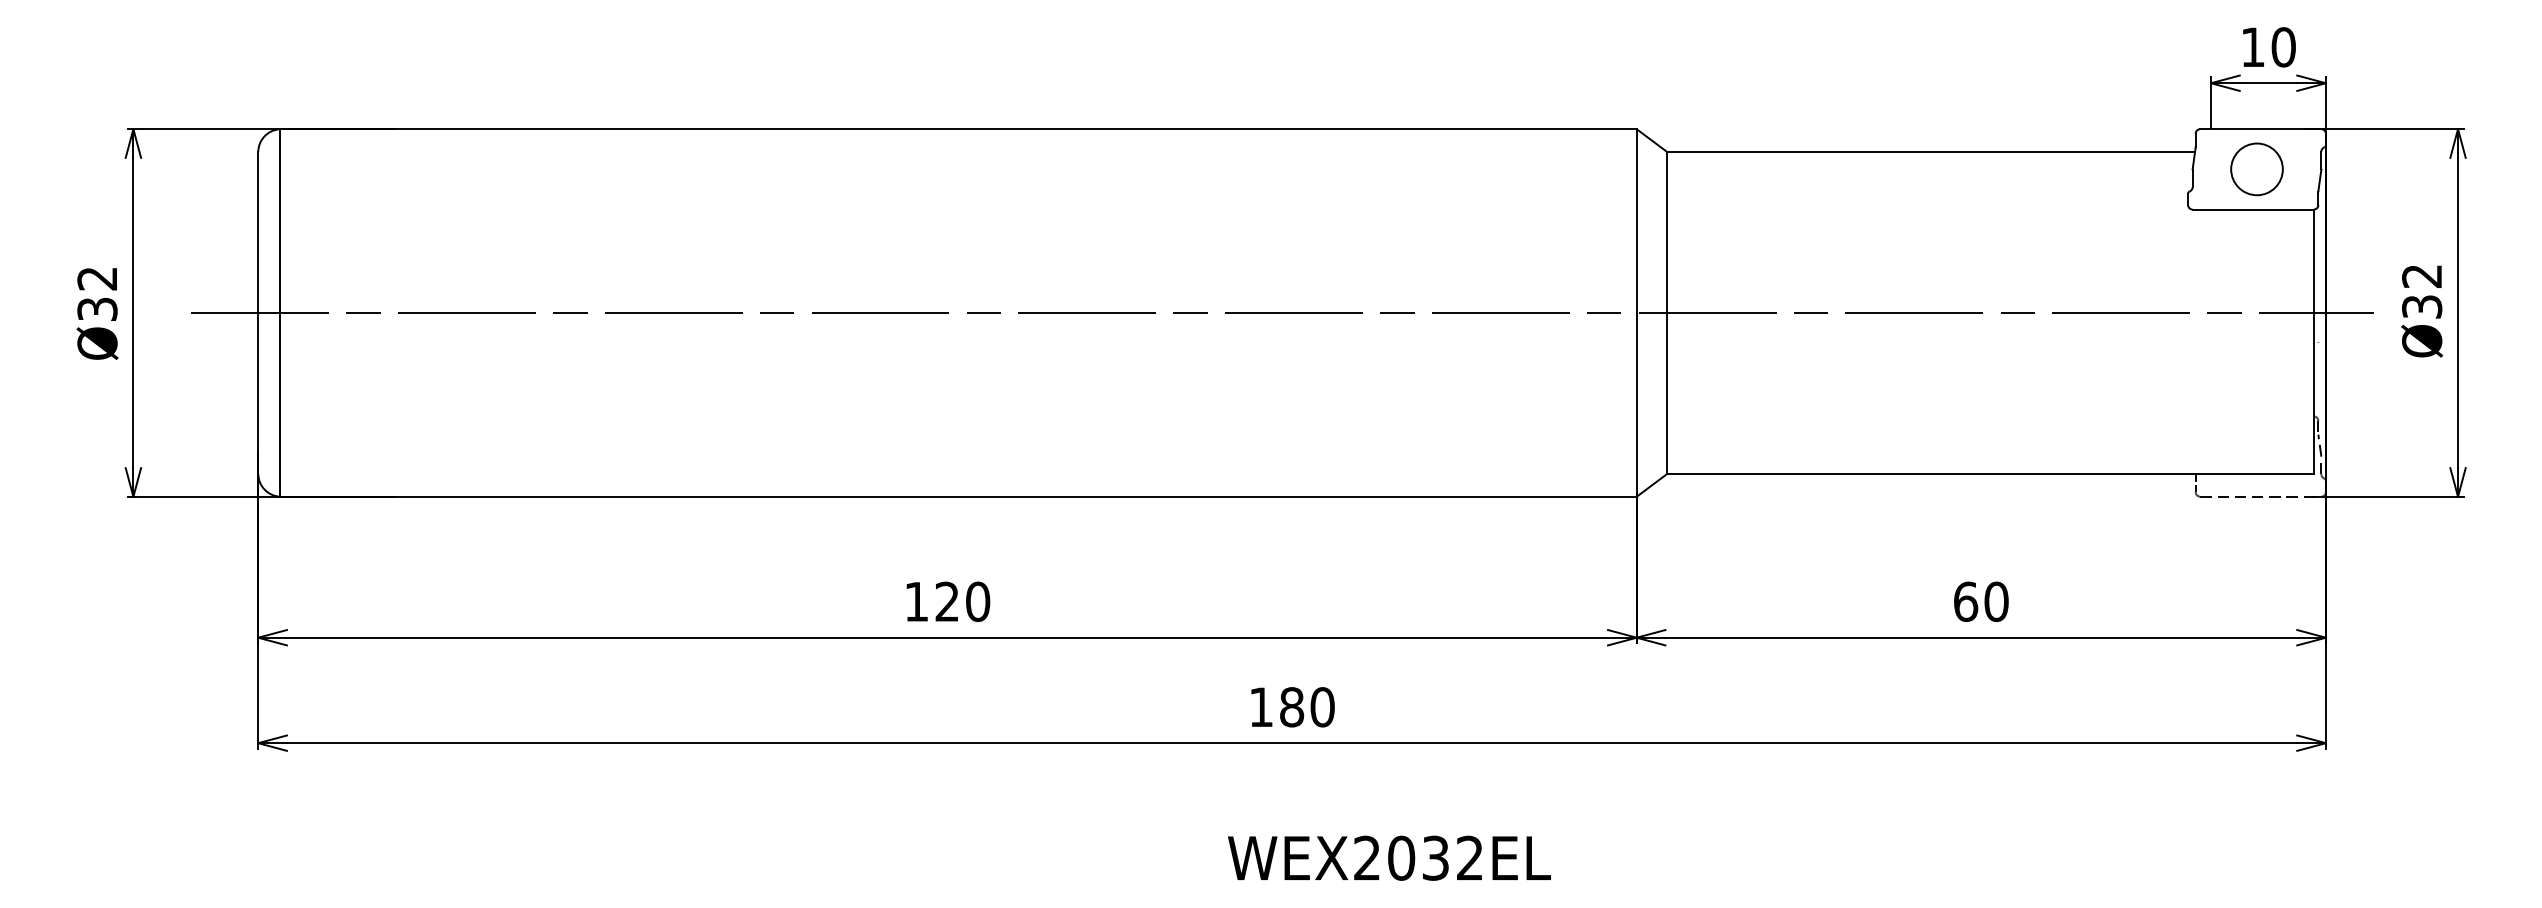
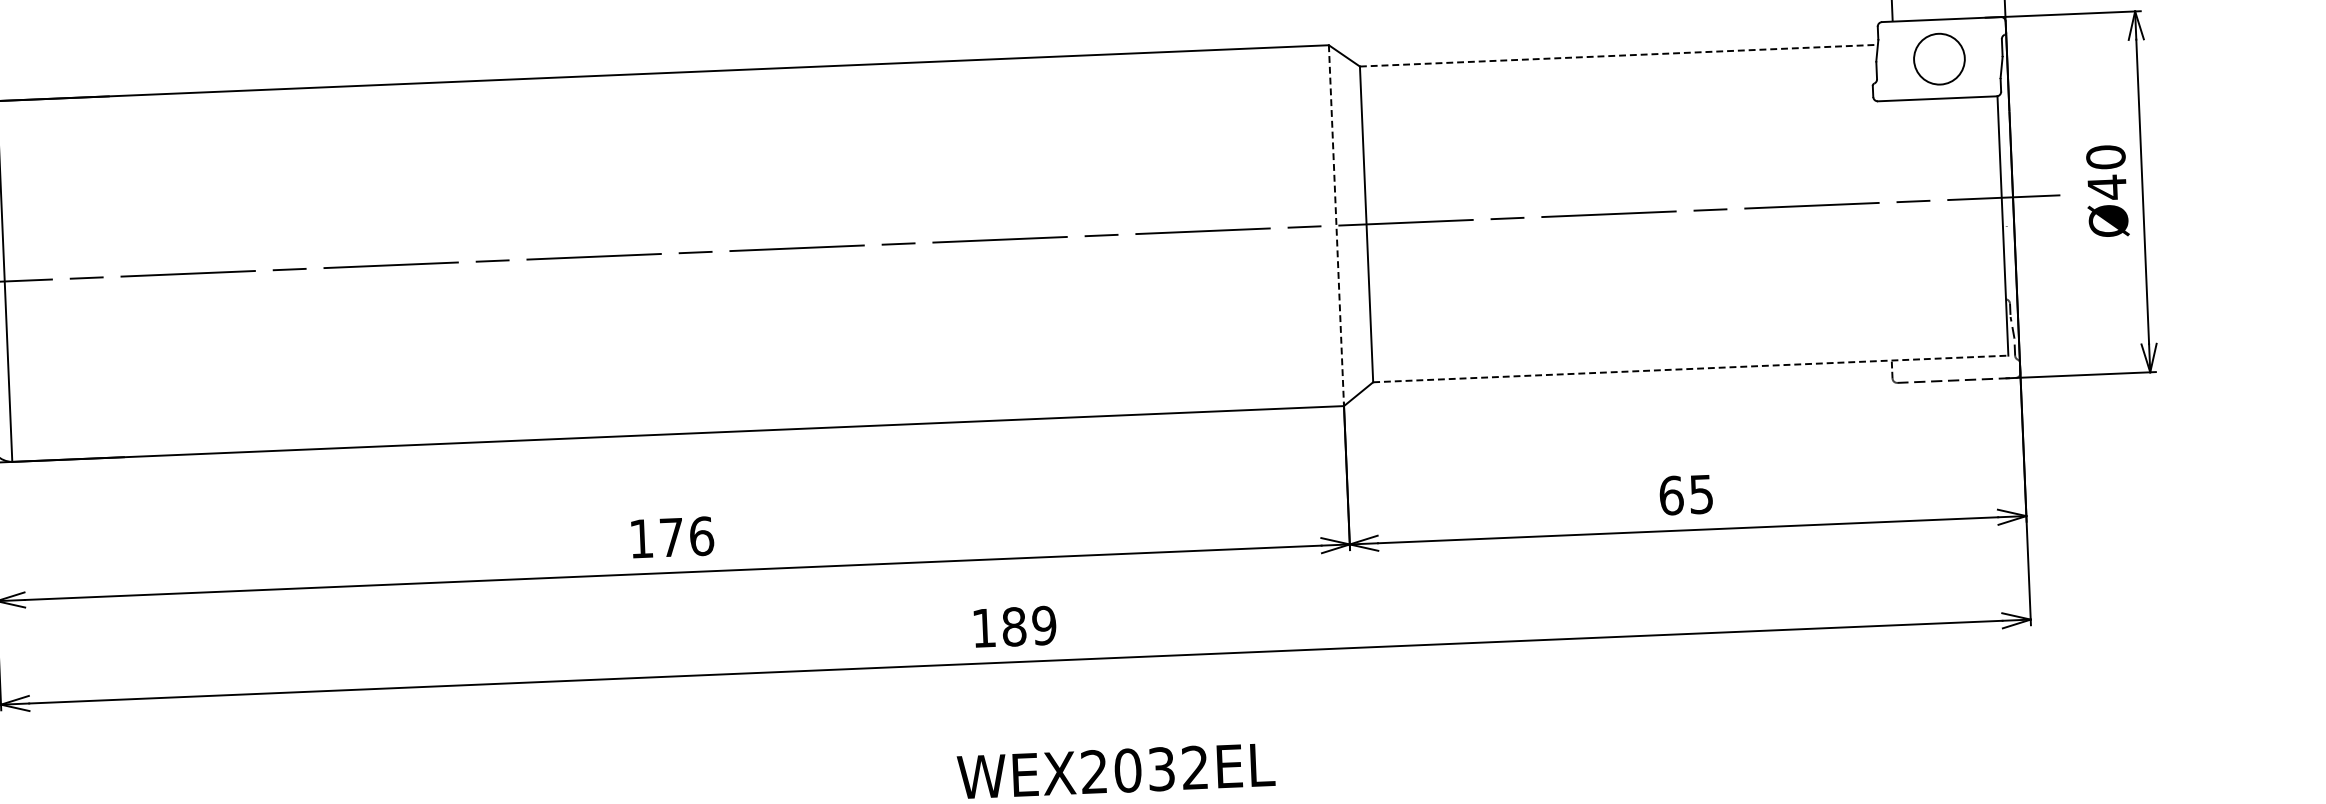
line: (1931, 152) -> (1619, 56), solid -> dashed
text: (2422, 291) -> (2106, 172), Ø32 -> Ø40
line: (1636, 312) -> (1336, 225), solid -> dashed
line: (1990, 473) -> (1690, 368), solid -> dashed
text: (962, 601) -> (686, 536), 120 -> 176
text: (1996, 601) -> (1701, 494), 60 -> 65
text: (1322, 707) -> (1044, 625), 180 -> 189

